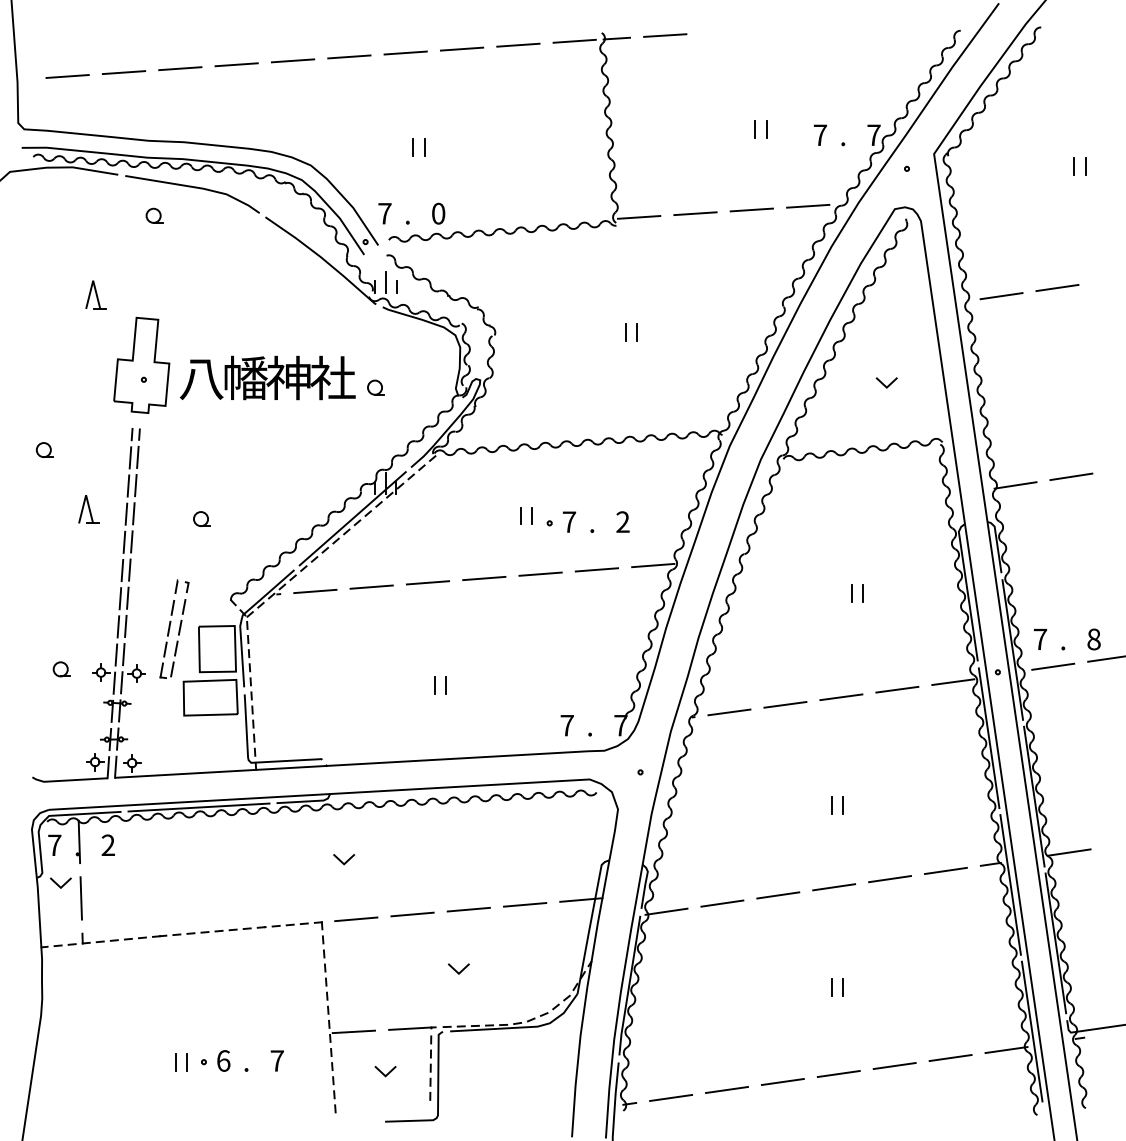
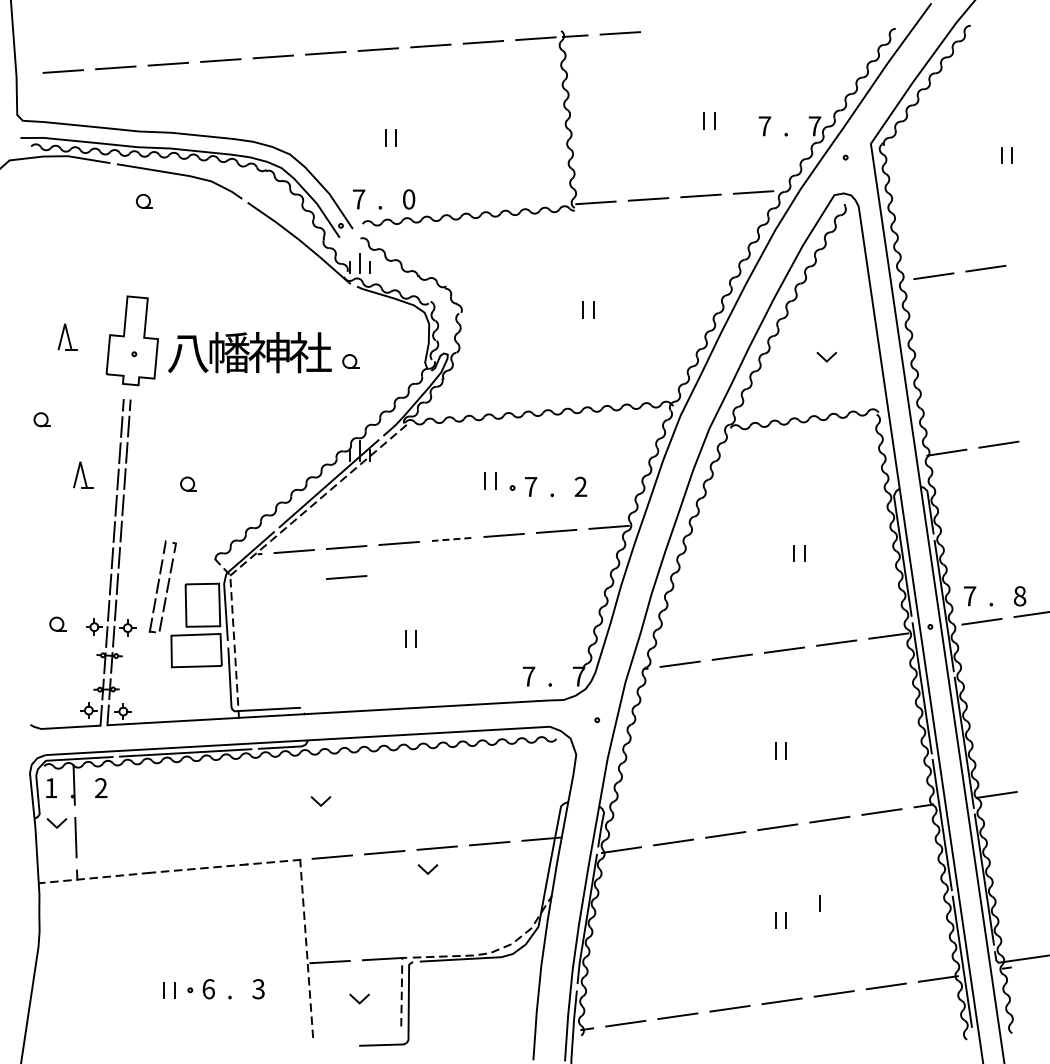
part: (95, 294) -> (67, 336), moved
line: (484, 578) -> (451, 539), solid -> dashed
line: (371, 619) -> (346, 577), added
text: (55, 845) -> (51, 788), 7 -> 1
line: (878, 969) -> (819, 903), added
line: (456, 970) -> (425, 870), moved
text: (277, 1061) -> (258, 989), 7 -> 3

